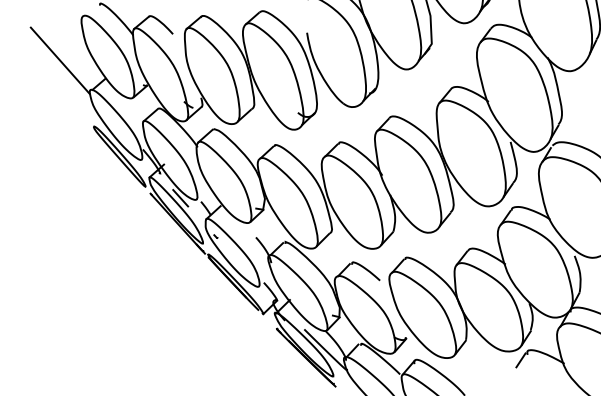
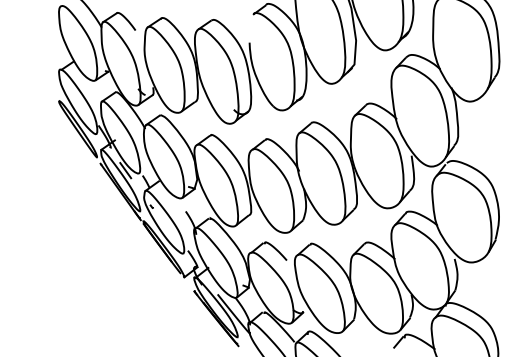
line: (59, 60) -> (36, 41), removed

